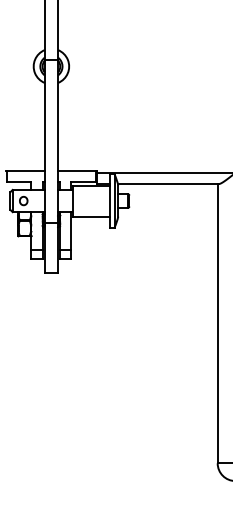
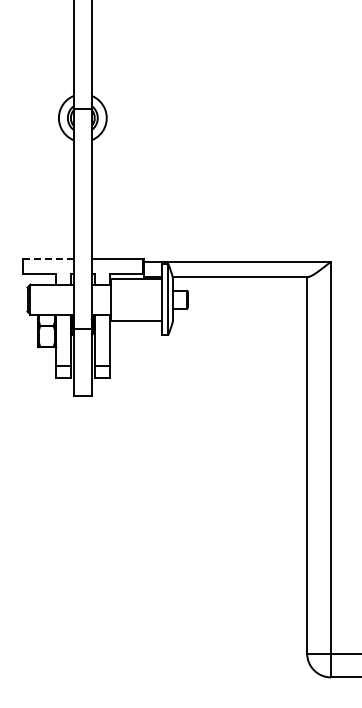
line: (25, 170) -> (47, 258), solid -> dashed
part: (23, 200) -> (45, 299), removed

